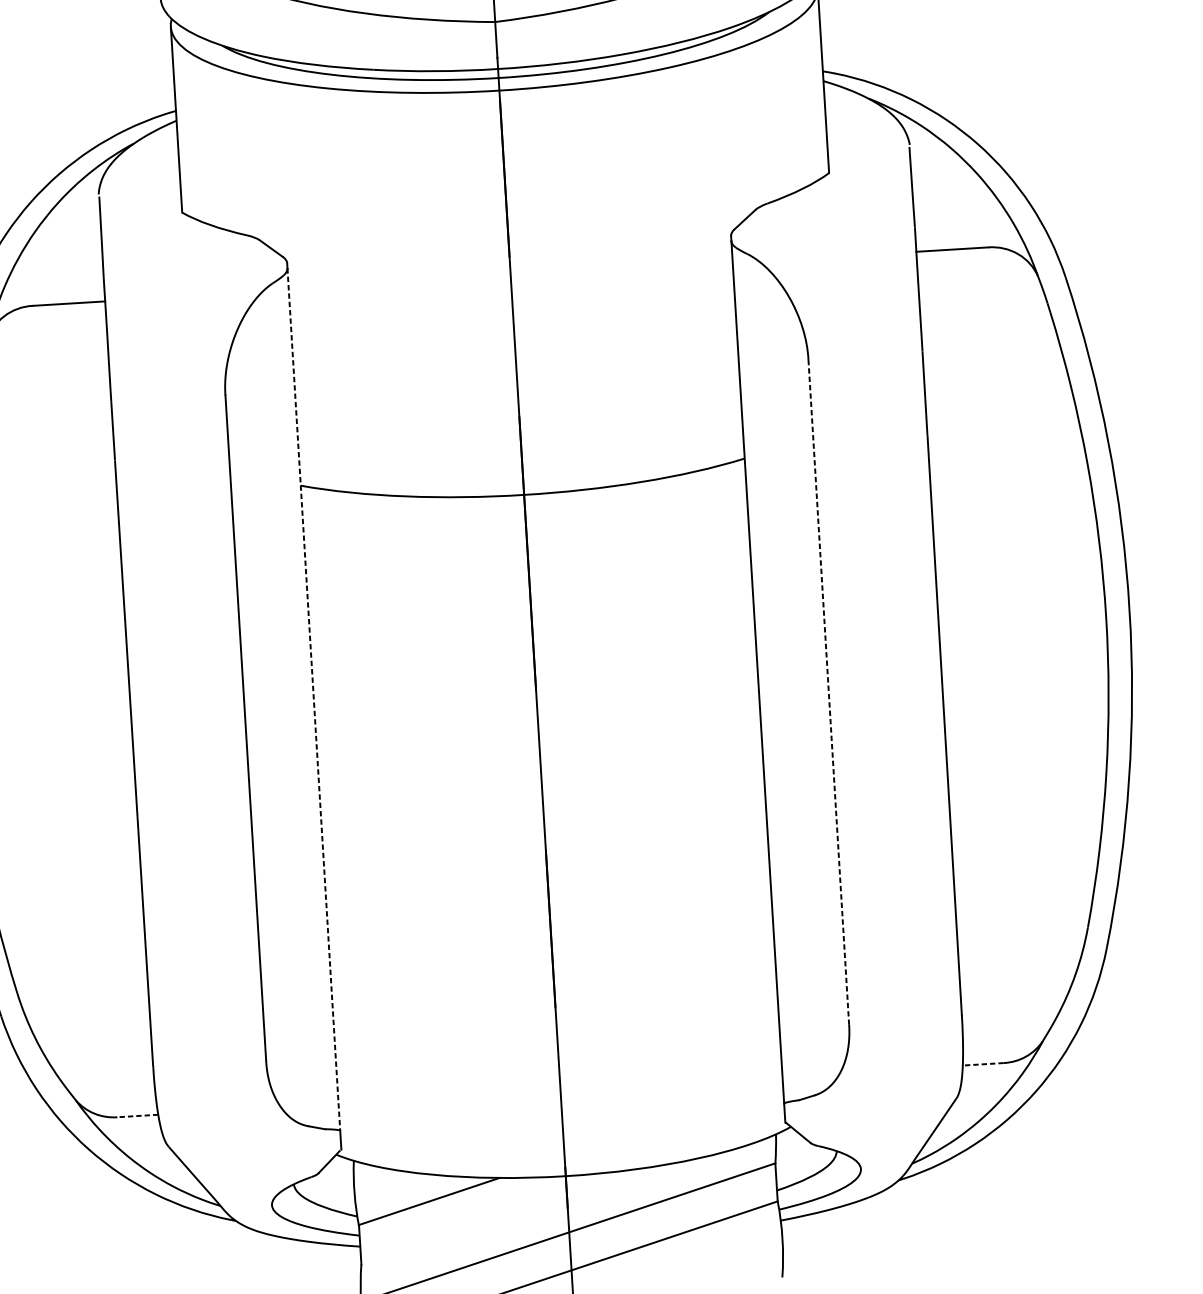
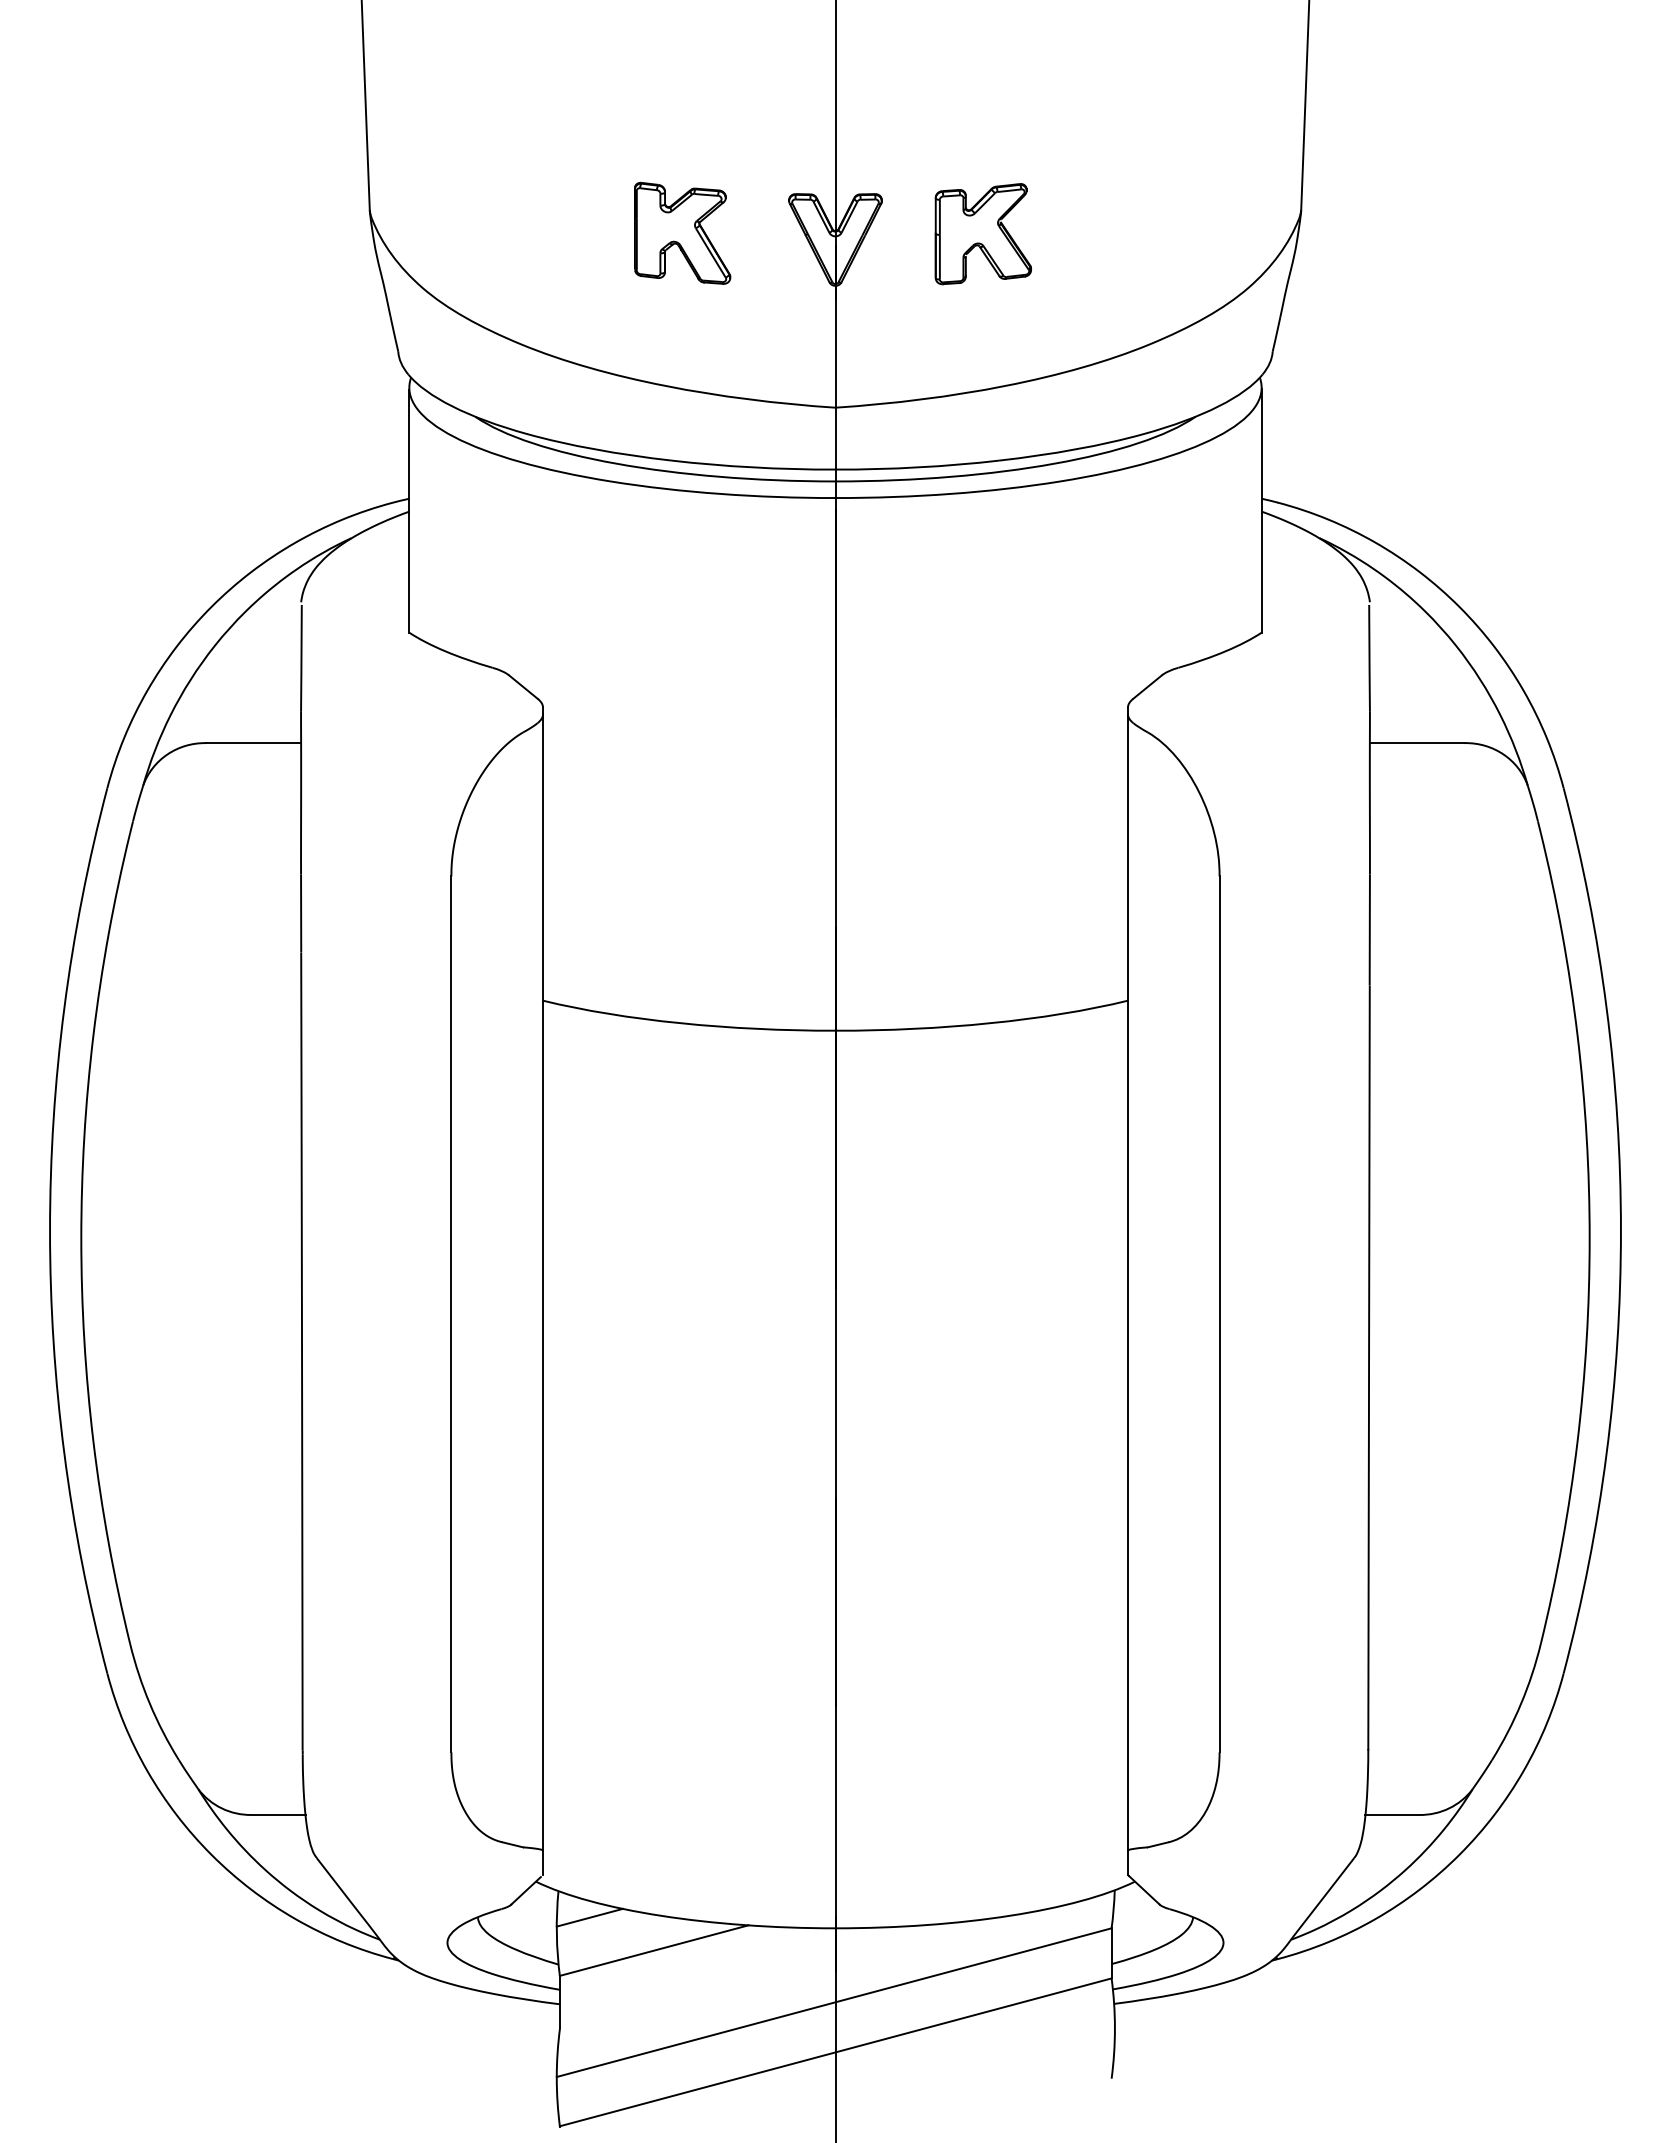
line: (828, 692) -> (1219, 1314), dashed -> solid
line: (314, 700) -> (543, 1283), dashed -> solid
line: (983, 1063) -> (1392, 1814), dashed -> solid
line: (137, 1115) -> (278, 1814), dashed -> solid
line: (378, 1179) -> (589, 1917), added

